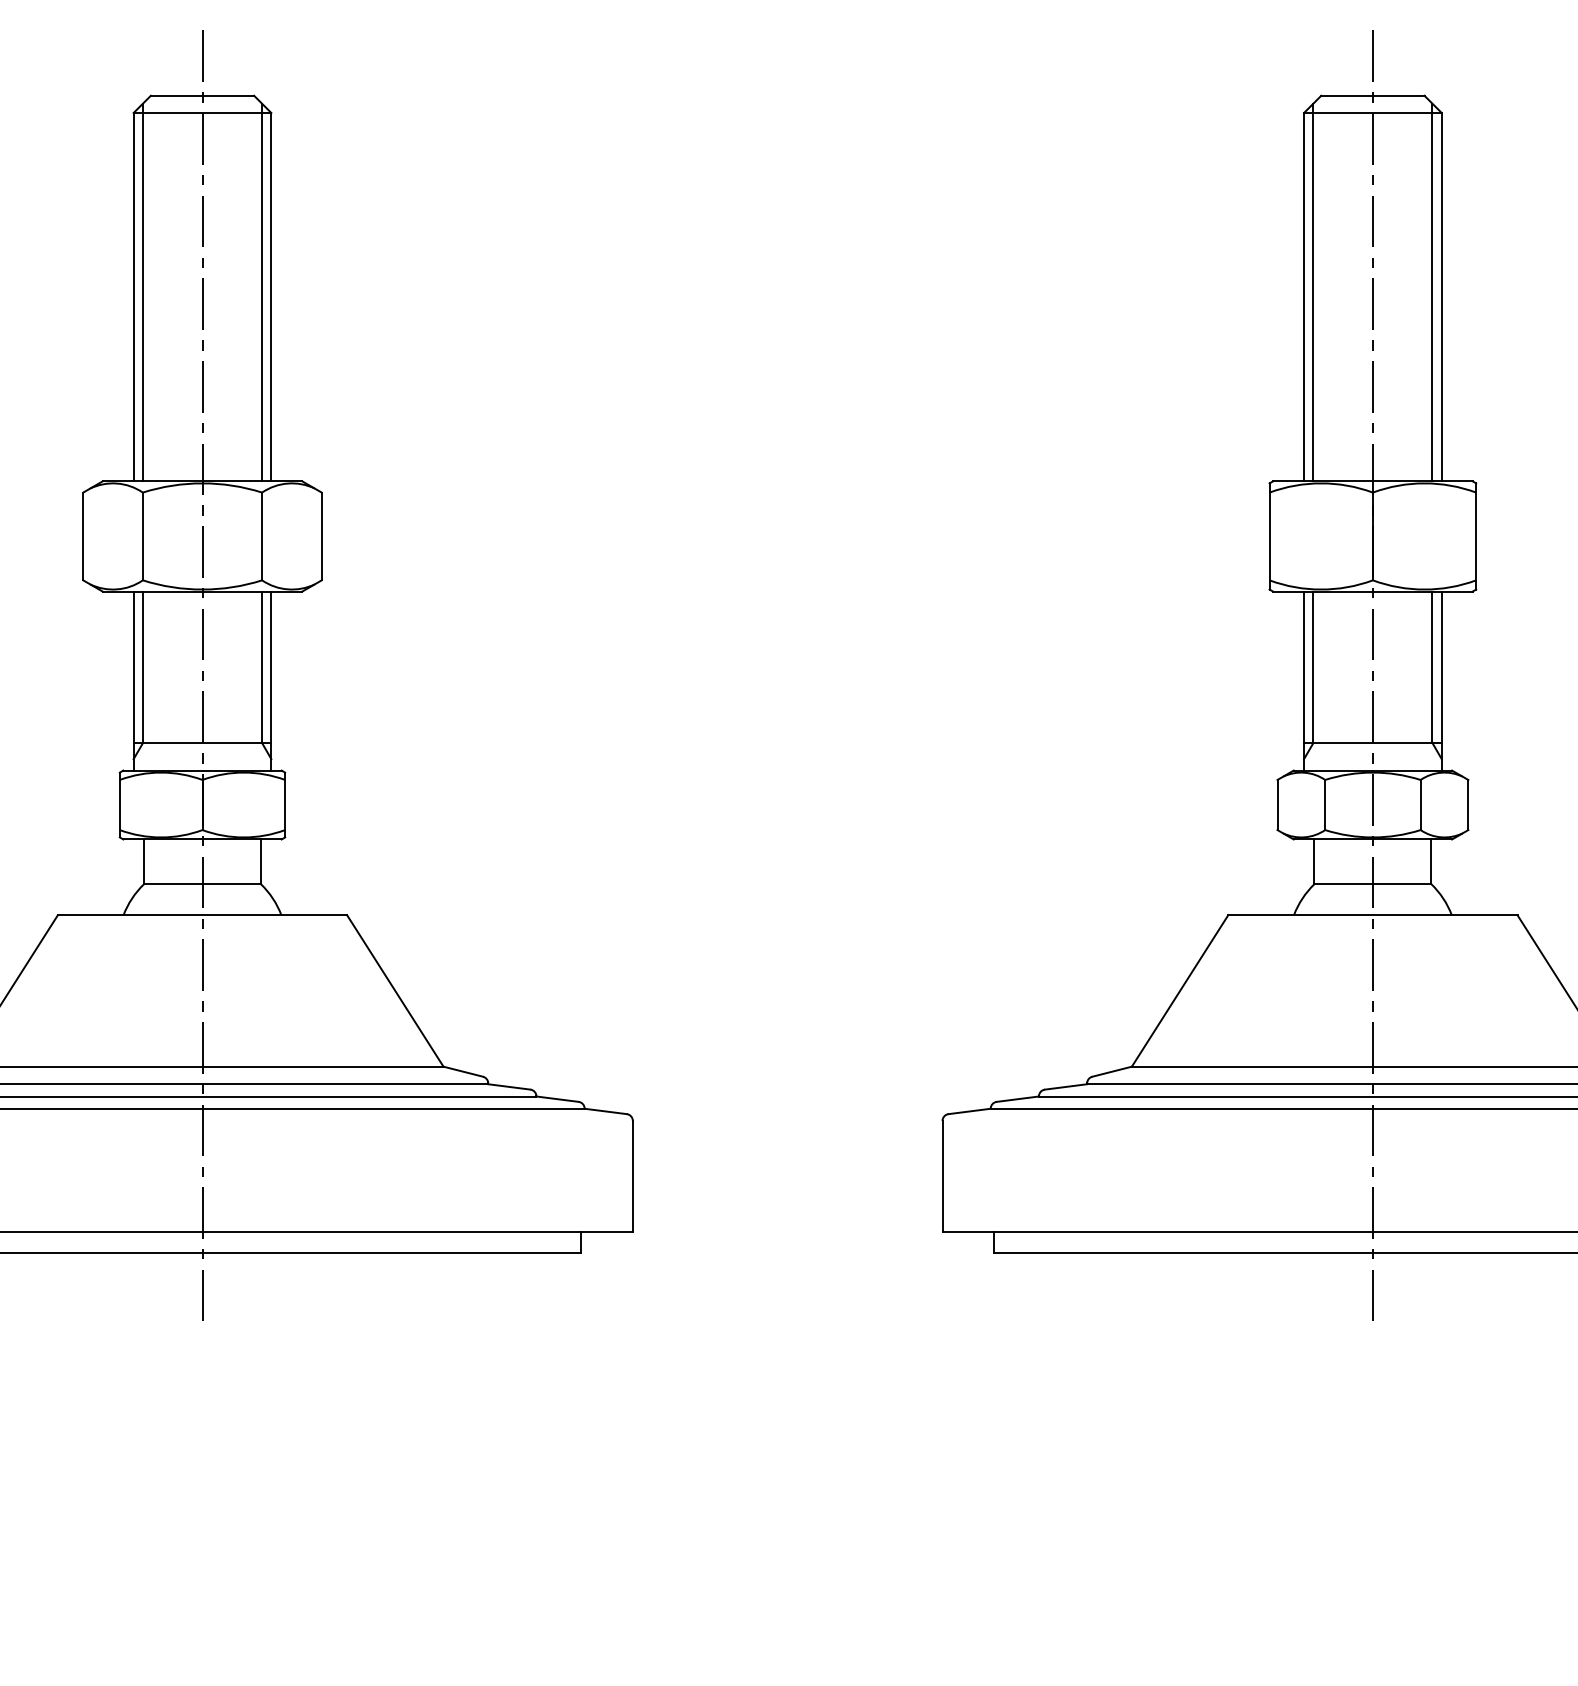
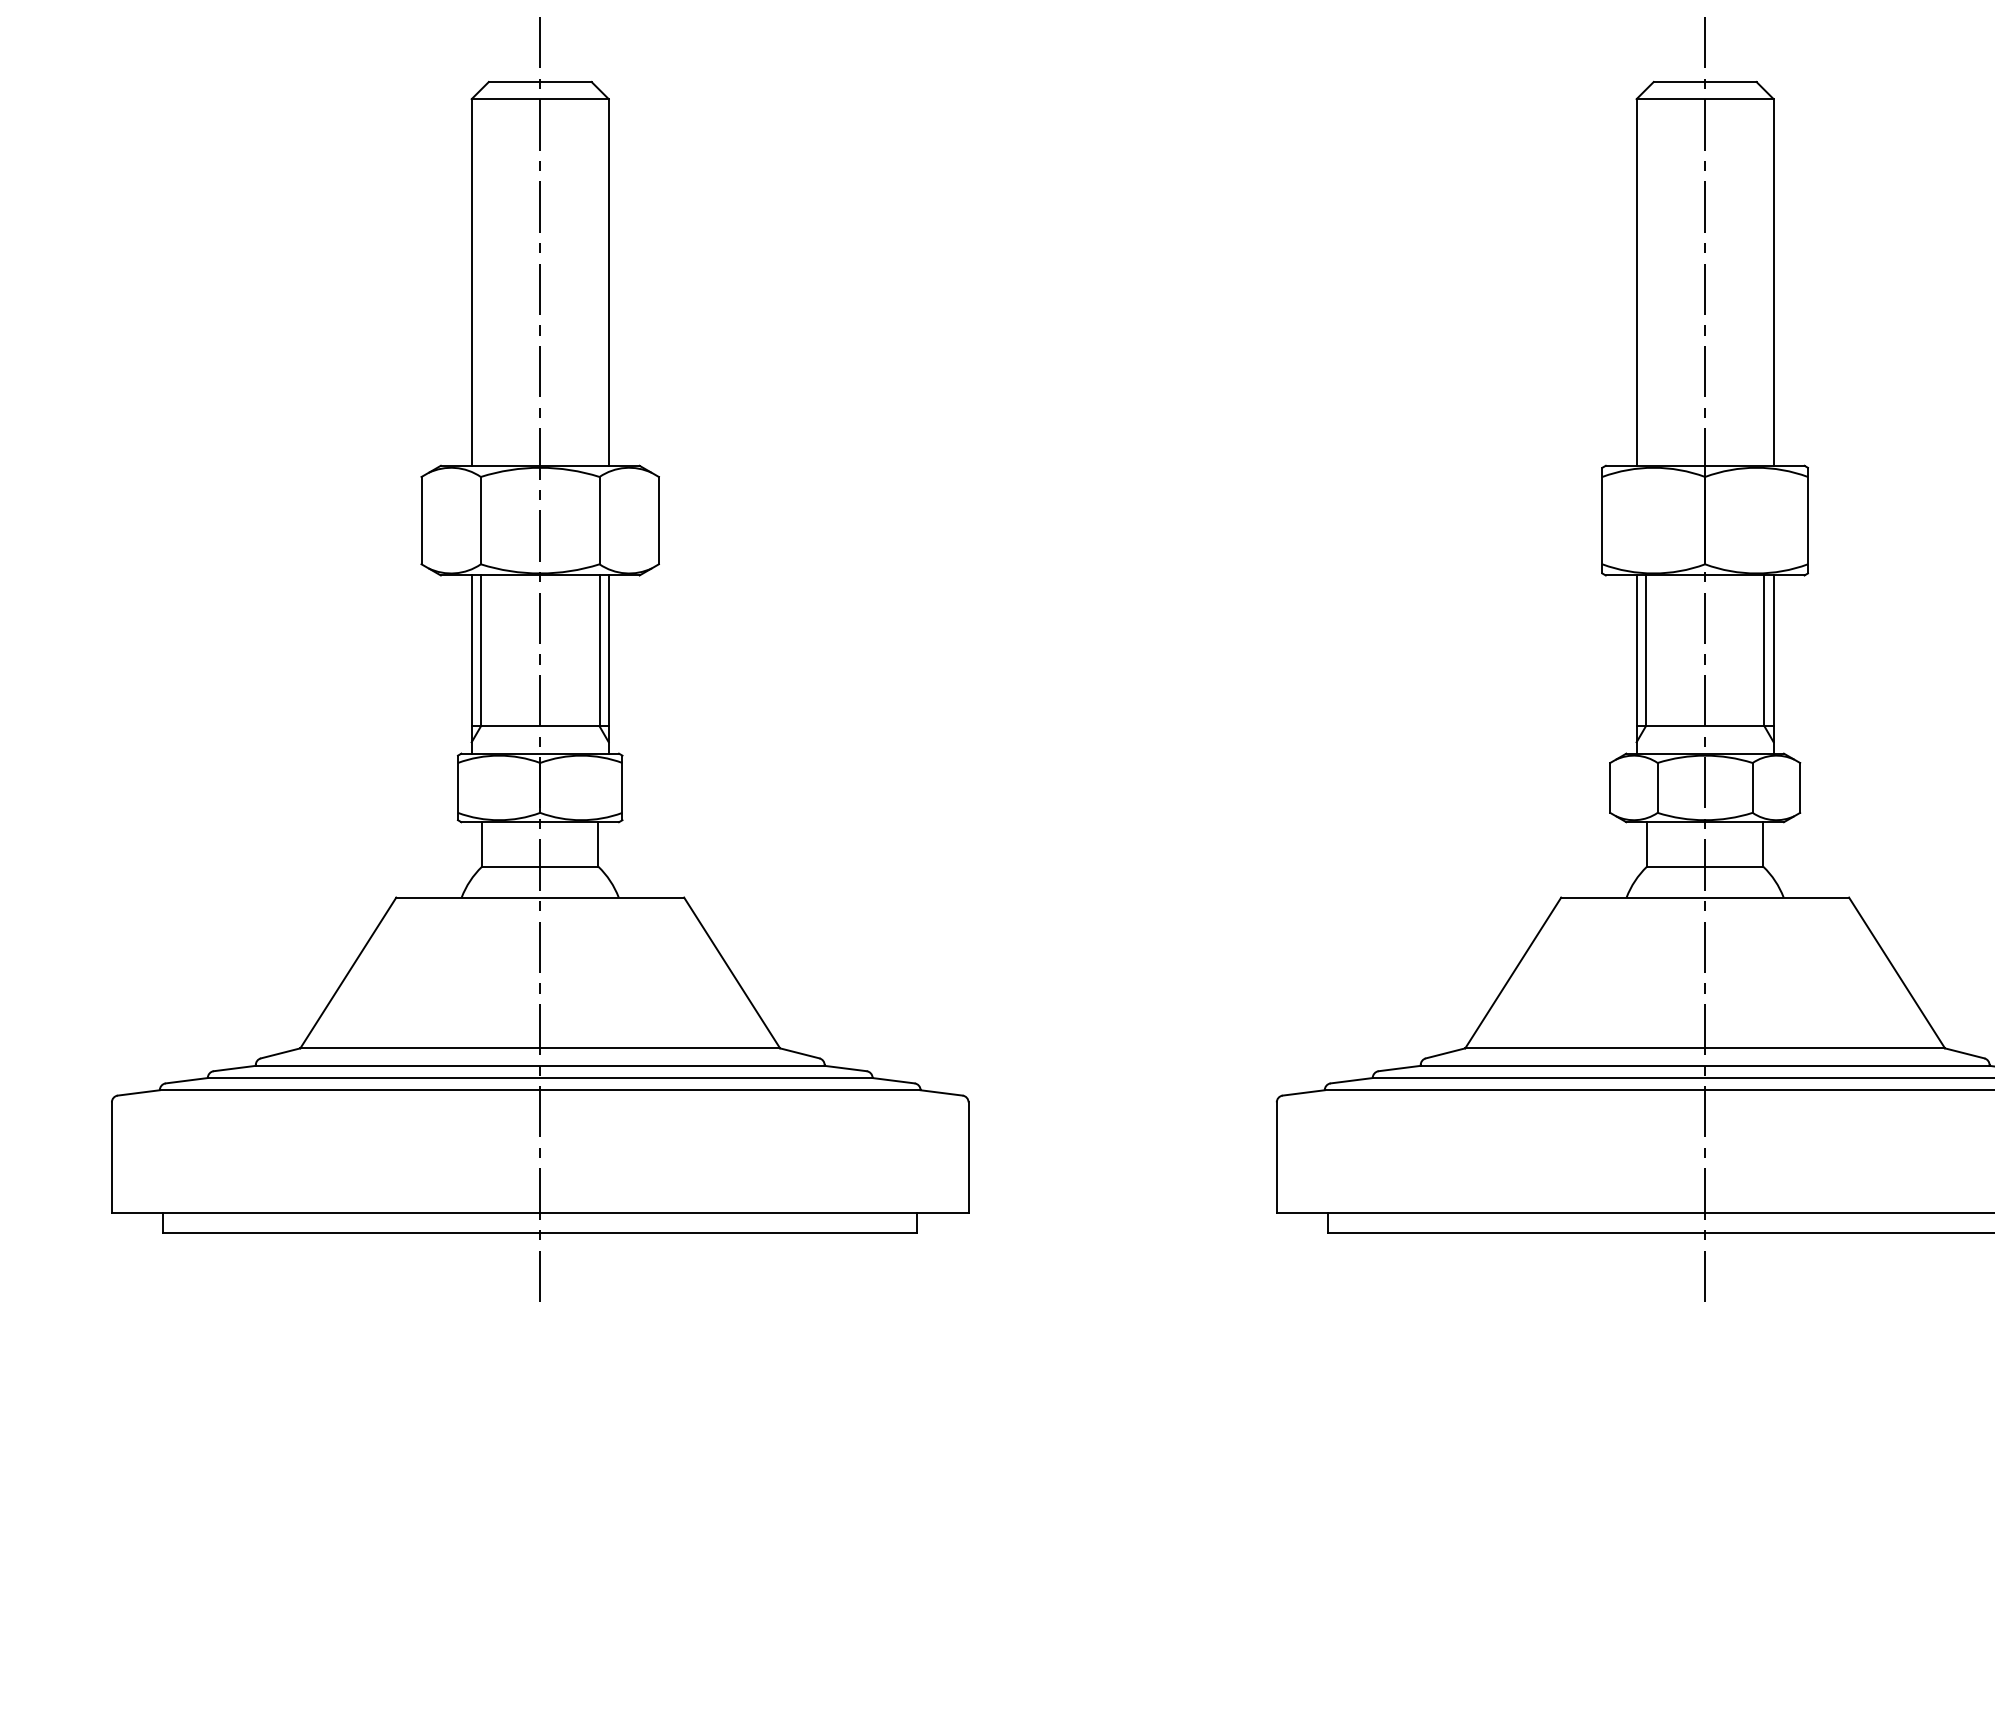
line: (143, 292) -> (481, 277), removed
line: (262, 292) -> (599, 277), removed
line: (1312, 292) -> (1645, 277), removed
line: (1432, 292) -> (1764, 277), removed

